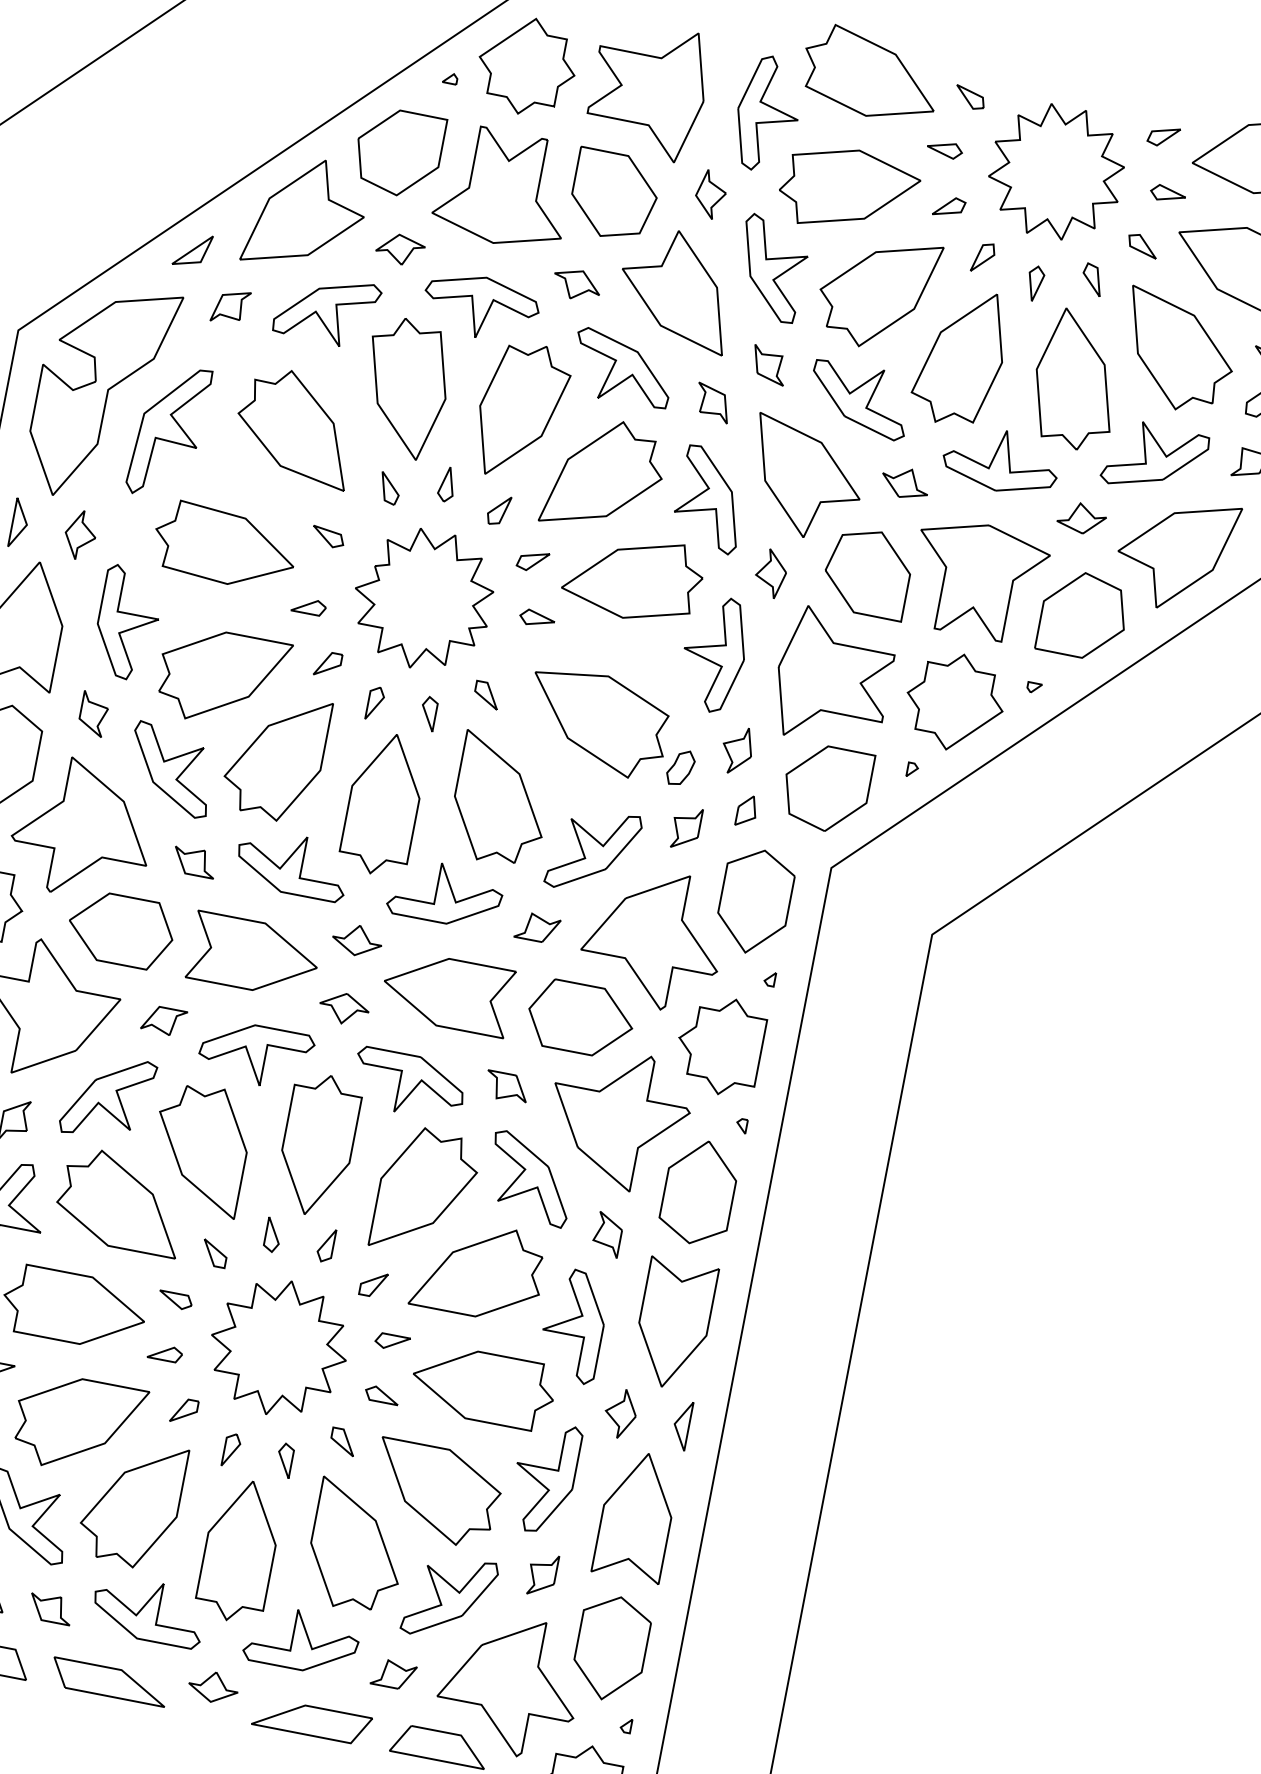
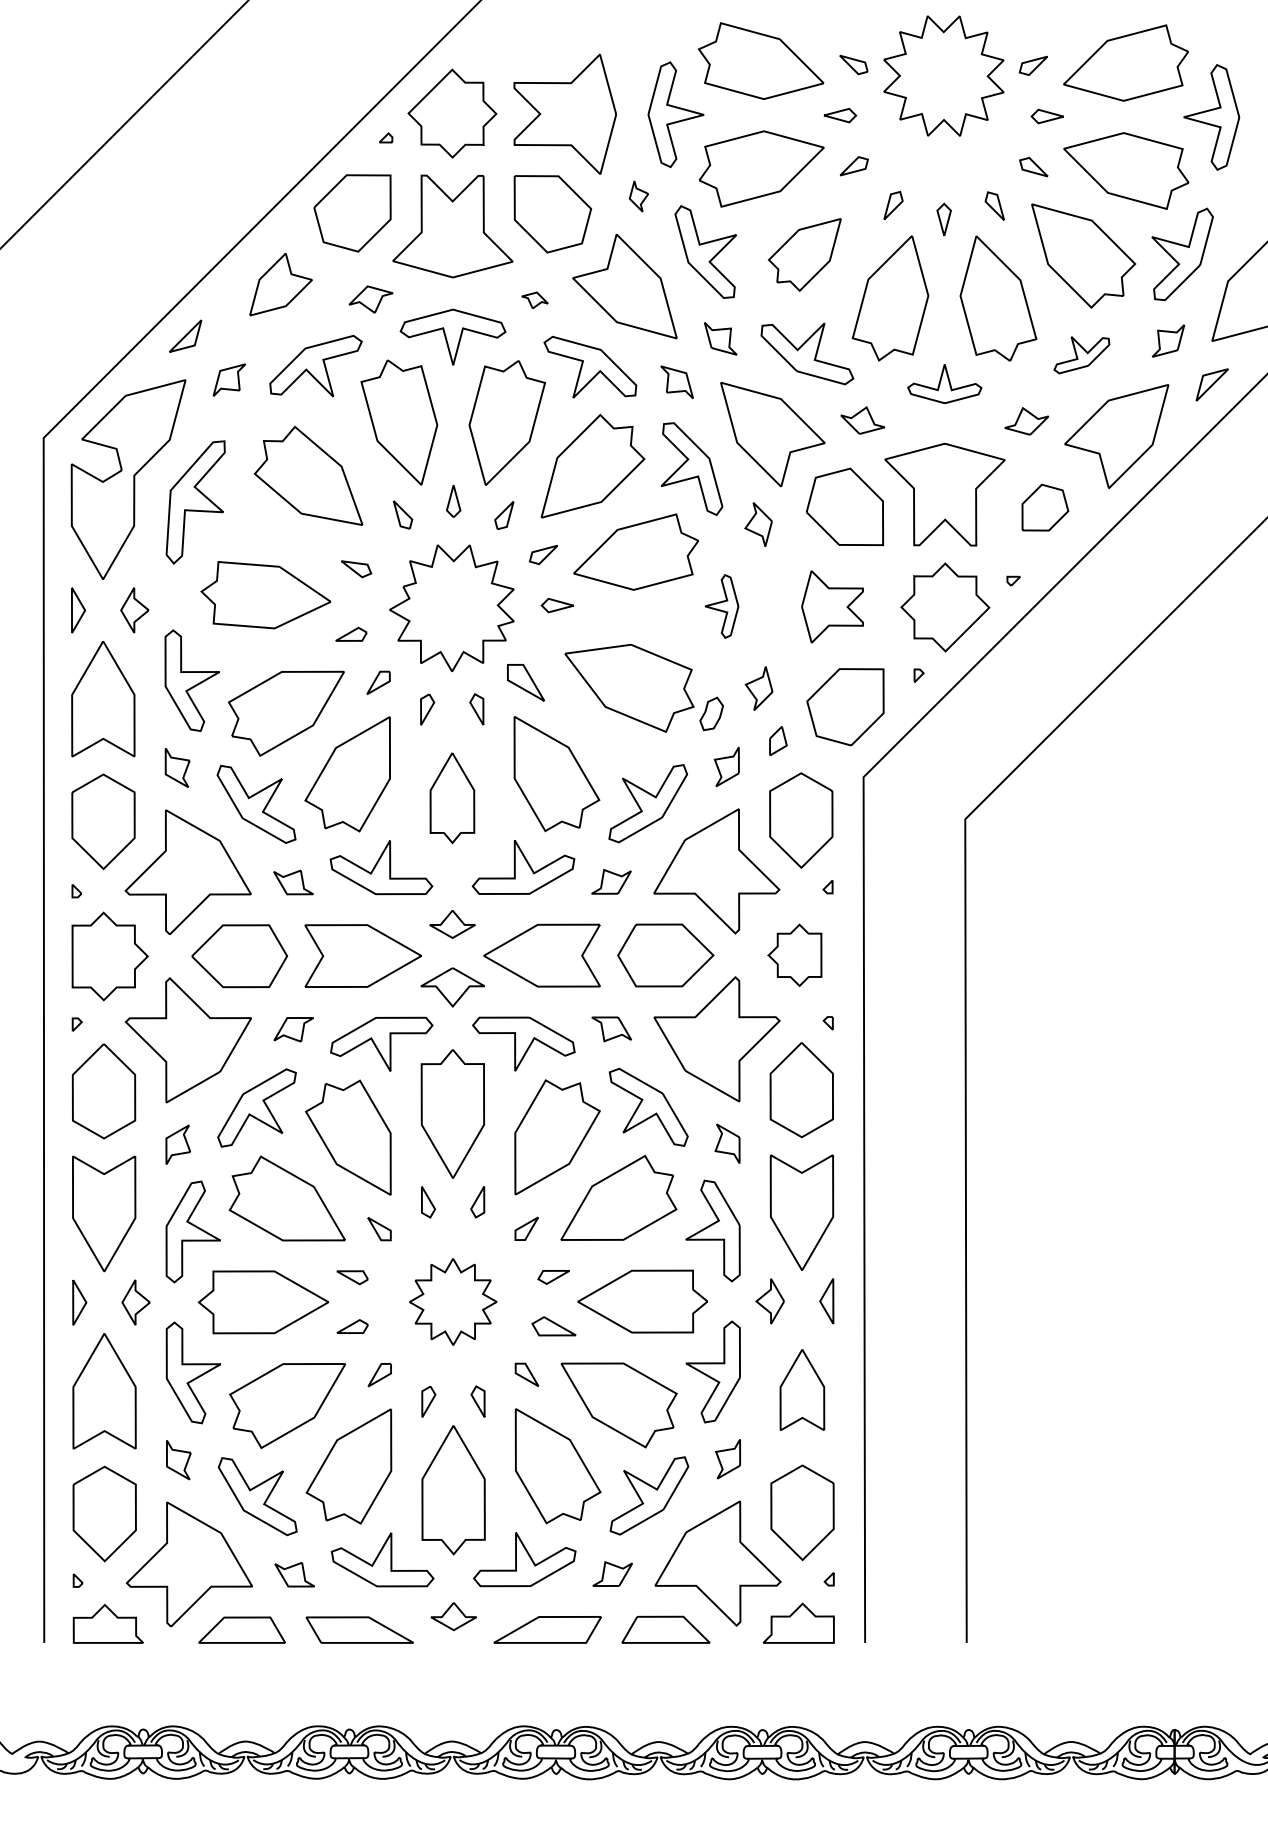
part: (1056, 171) -> (943, 75), moved
part: (710, 194) -> (638, 196), size x0.7
part: (305, 214) -> (280, 284), size x0.6
part: (576, 284) -> (534, 300), size x0.6
part: (877, 291) -> (804, 254), size x0.7
part: (1154, 458) -> (1081, 355), size x0.6
part: (1001, 460) -> (944, 383), size x0.7
part: (1084, 615) -> (1045, 507), size x0.6
part: (713, 654) -> (721, 606), size x0.6
part: (833, 677) -> (832, 606), size x0.6
part: (486, 694) -> (525, 682), size x1.6
part: (383, 804) -> (452, 798), size x0.7
part: (344, 1008) -> (452, 987), size x1.4
part: (719, 1045) -> (794, 955), size x0.7
part: (278, 1347) -> (452, 1301), size x0.7
part: (382, 1394) -> (553, 1325), size x1.4
part: (637, 1515) -> (802, 1389), size x0.7

